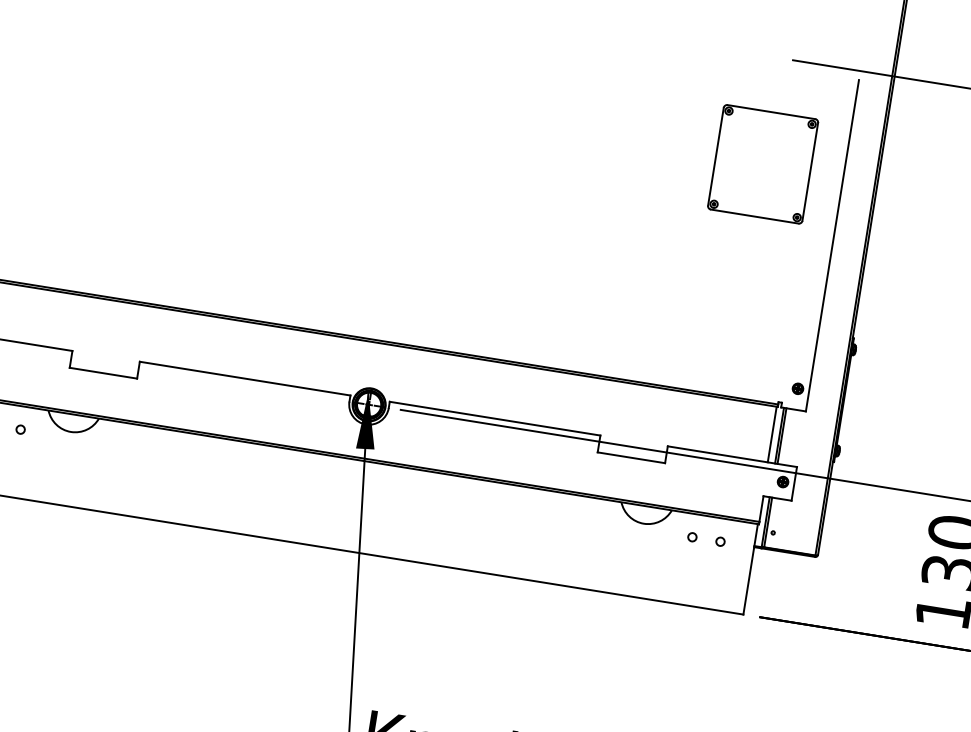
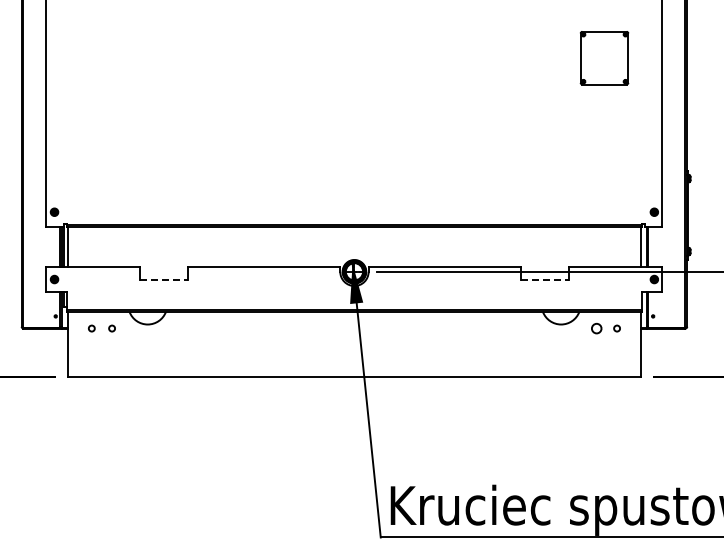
part: (763, 163) -> (604, 57), size x0.7
line: (104, 373) -> (164, 279), solid -> dashed
line: (632, 457) -> (545, 279), solid -> dashed
circle: (691, 537) -> (596, 328), size x1.6

